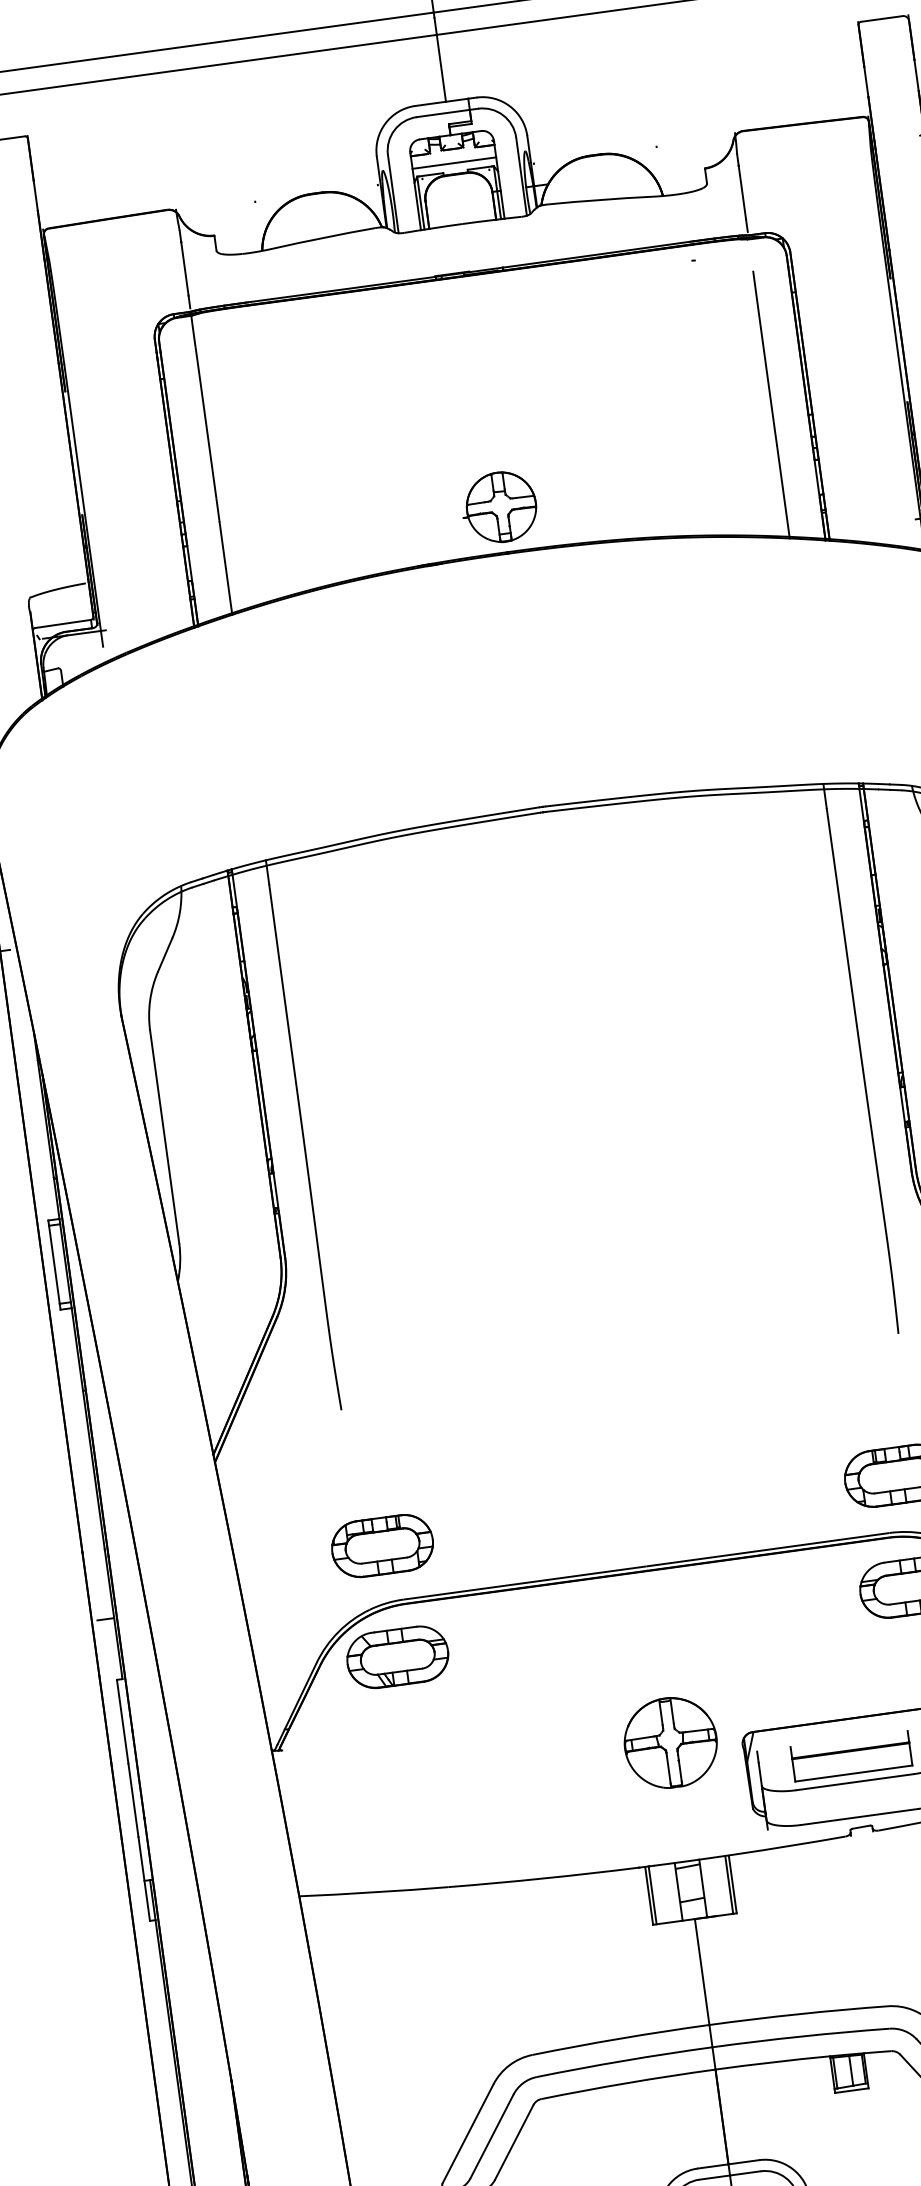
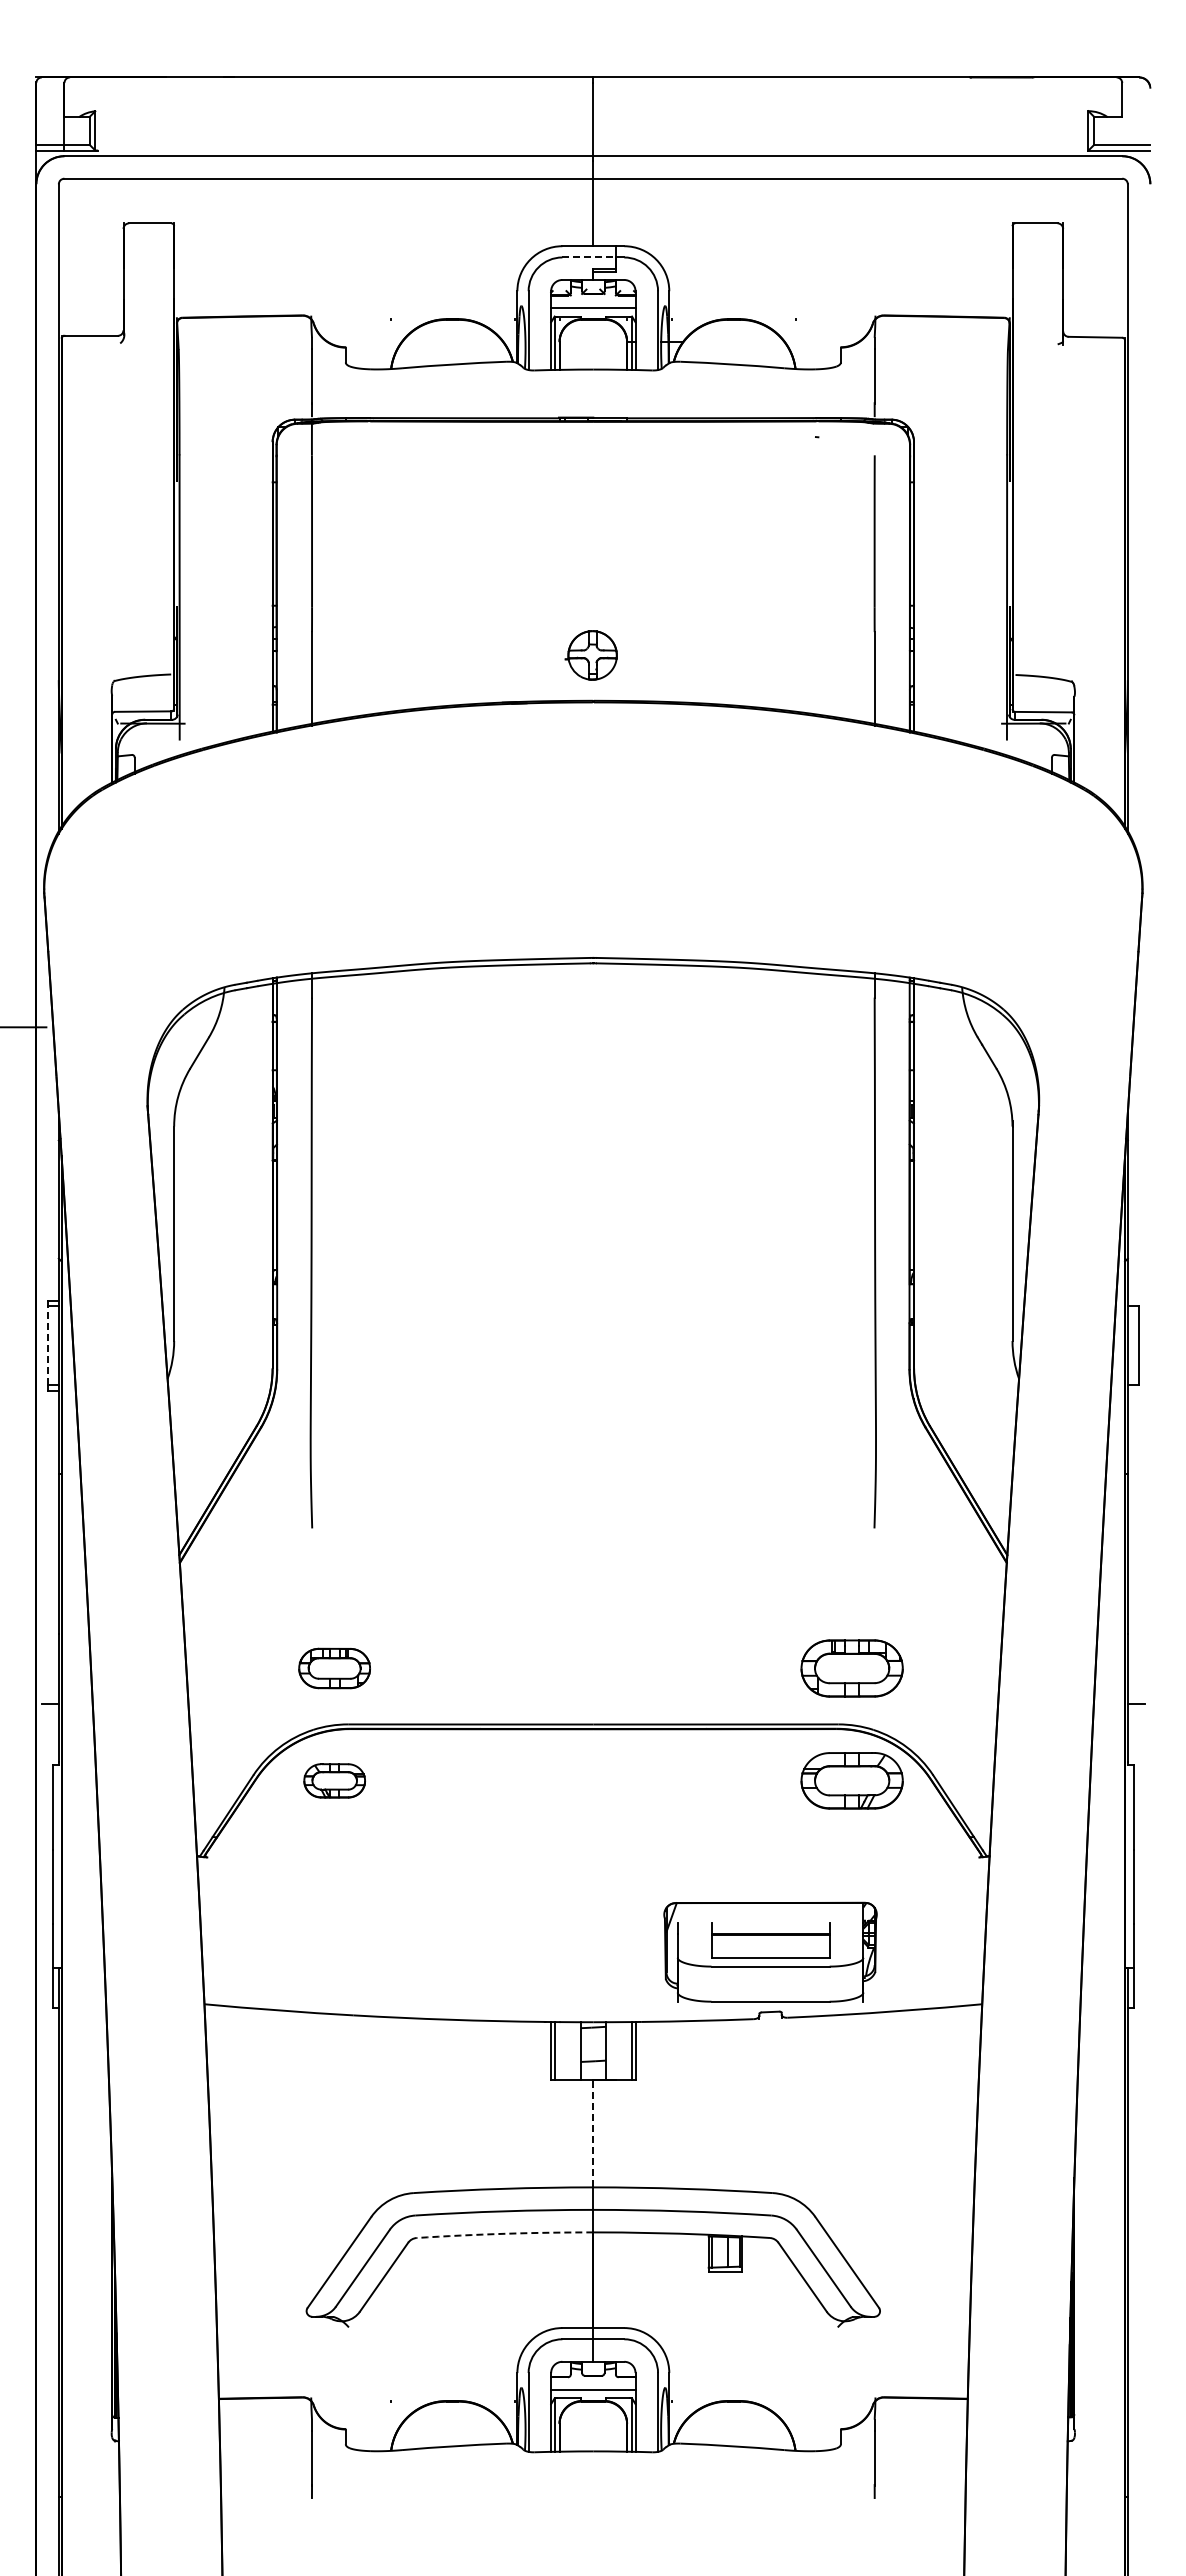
line: (443, 113) -> (589, 257), solid -> dashed
part: (498, 507) -> (590, 655), size x0.7
line: (54, 1263) -> (47, 1344), solid -> dashed
part: (382, 1546) -> (334, 1668), size x0.7
part: (397, 1656) -> (334, 1780), size x0.6
part: (670, 1742) -> (593, 1902), removed
line: (702, 1971) -> (593, 2133), solid -> dashed
arc: (627, 2082) -> (504, 2233), solid -> dashed

